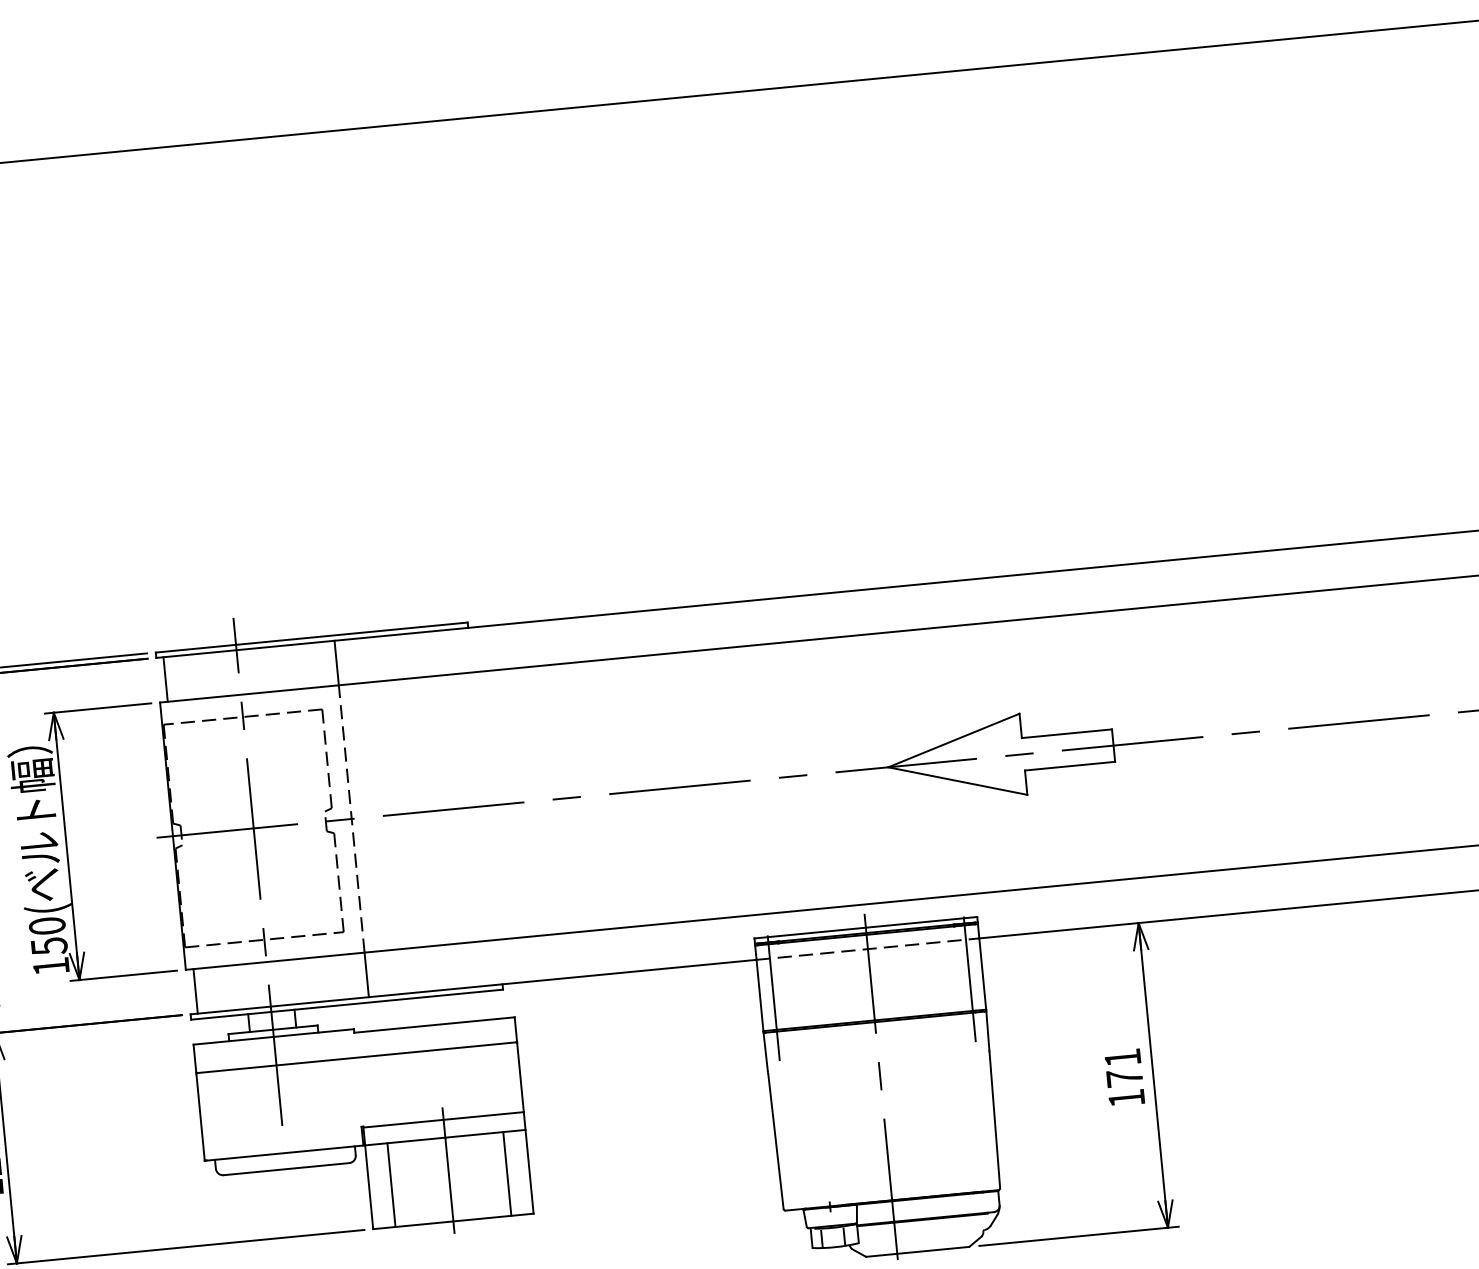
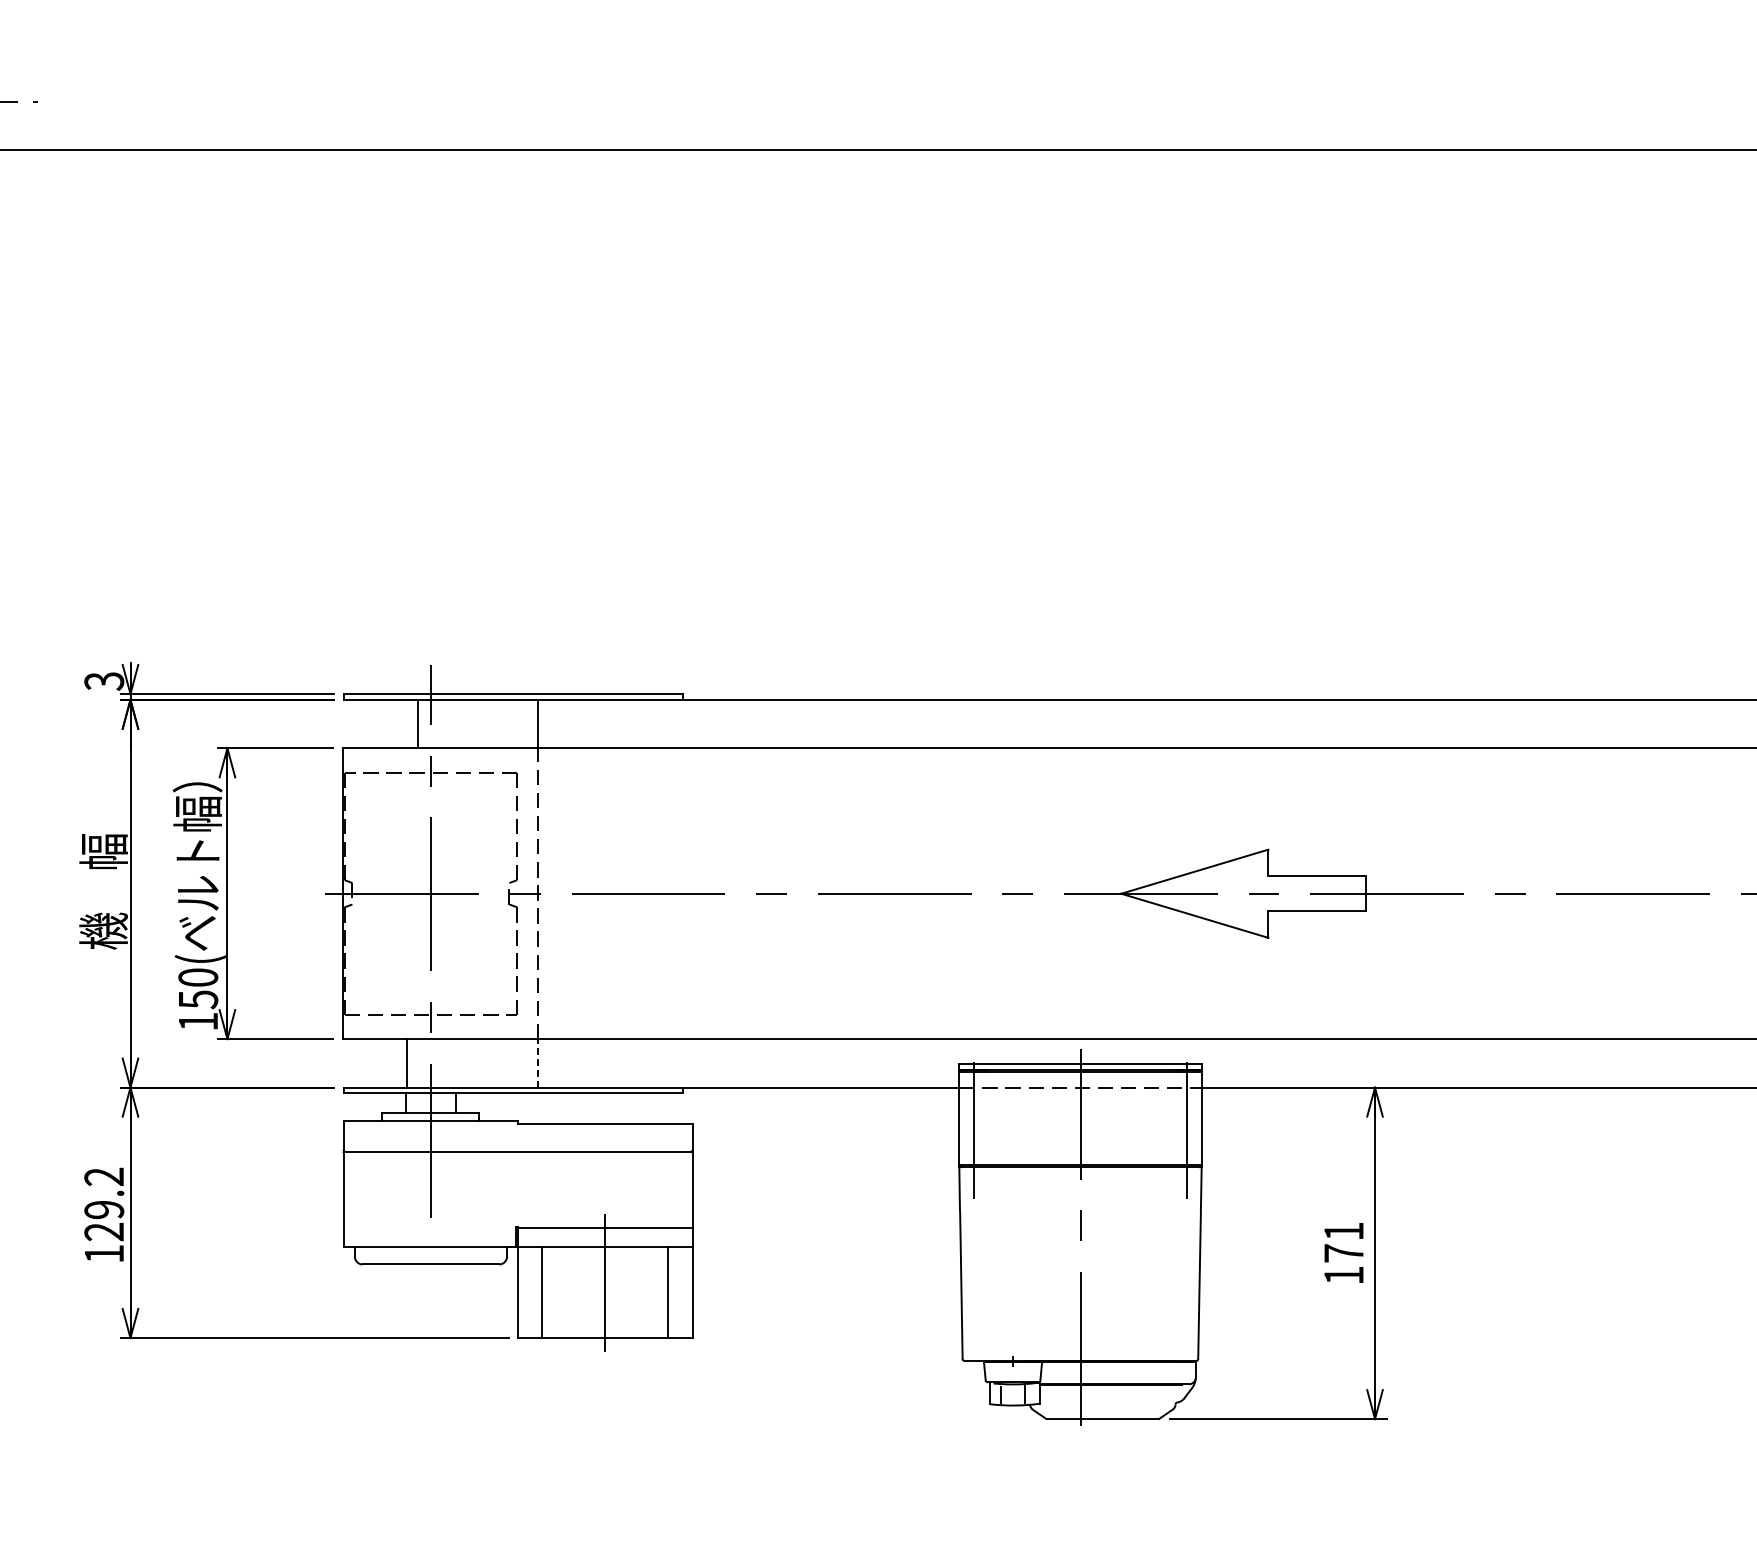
line: (165, 678) -> (418, 723), moved
line: (366, 974) -> (537, 1062), solid -> dashed
line: (195, 991) -> (407, 1063), moved

